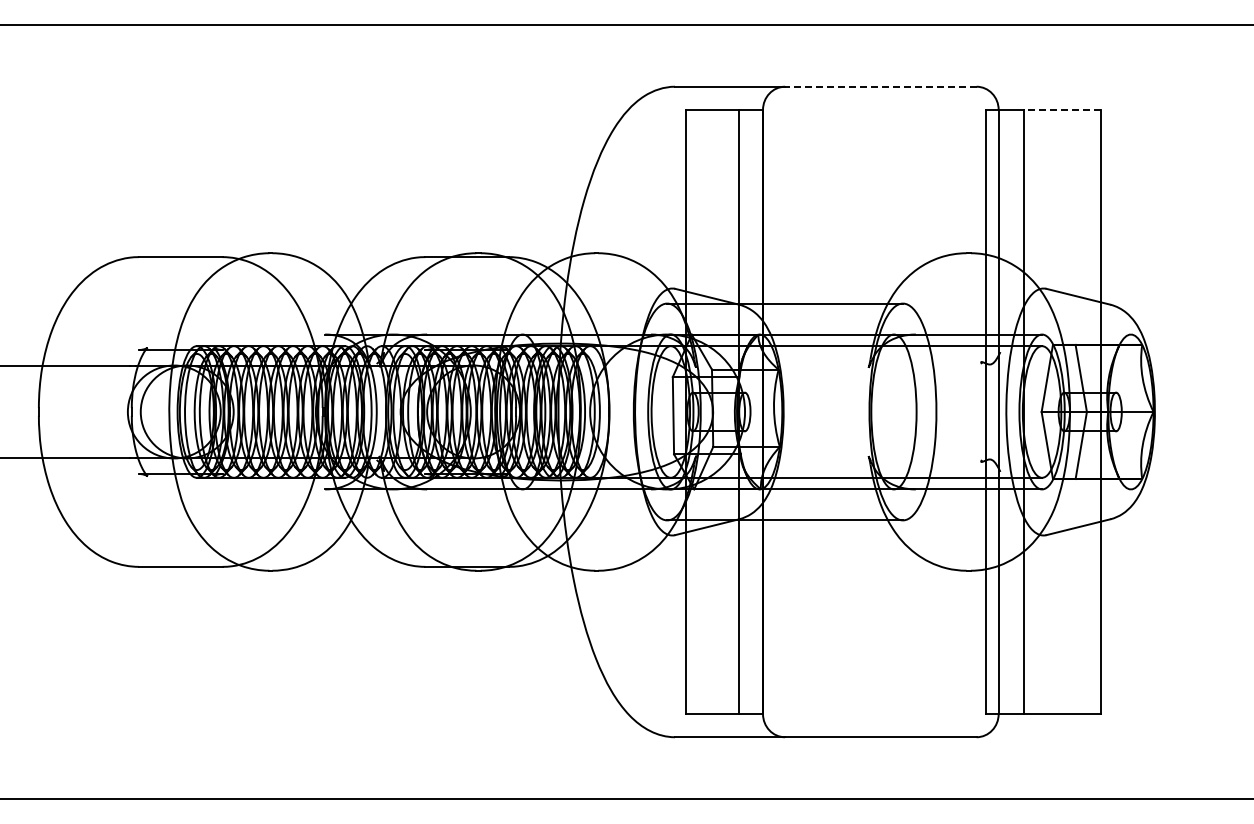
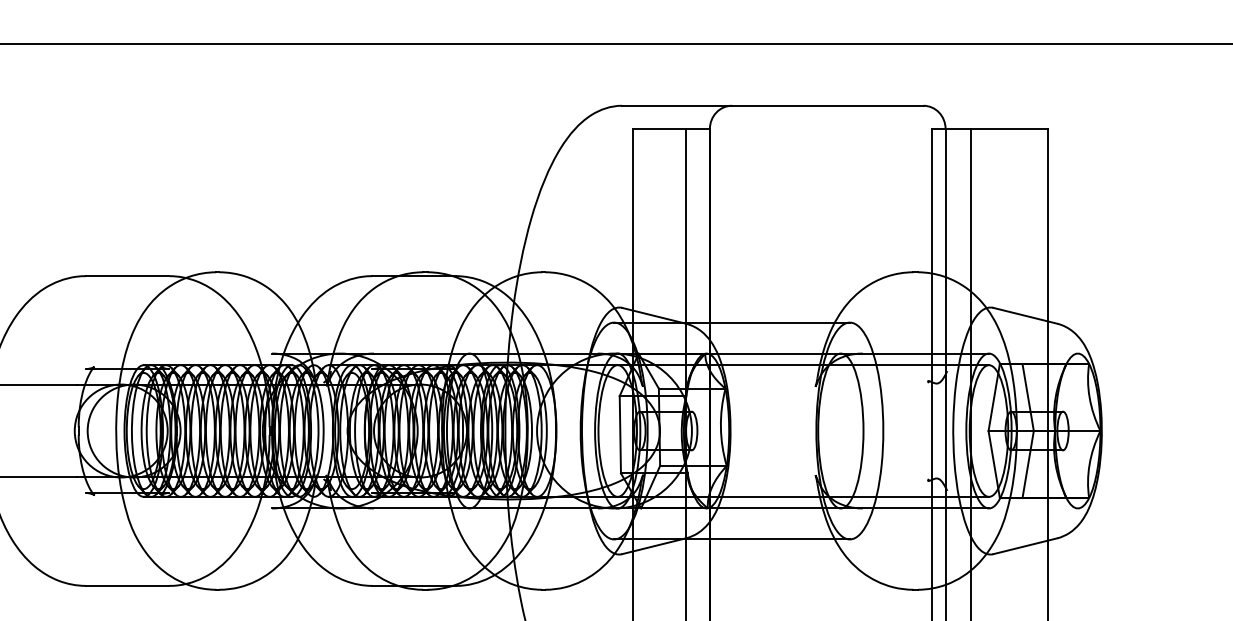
line: (880, 86) -> (827, 105), dashed -> solid
line: (1062, 109) -> (1009, 128), dashed -> solid

